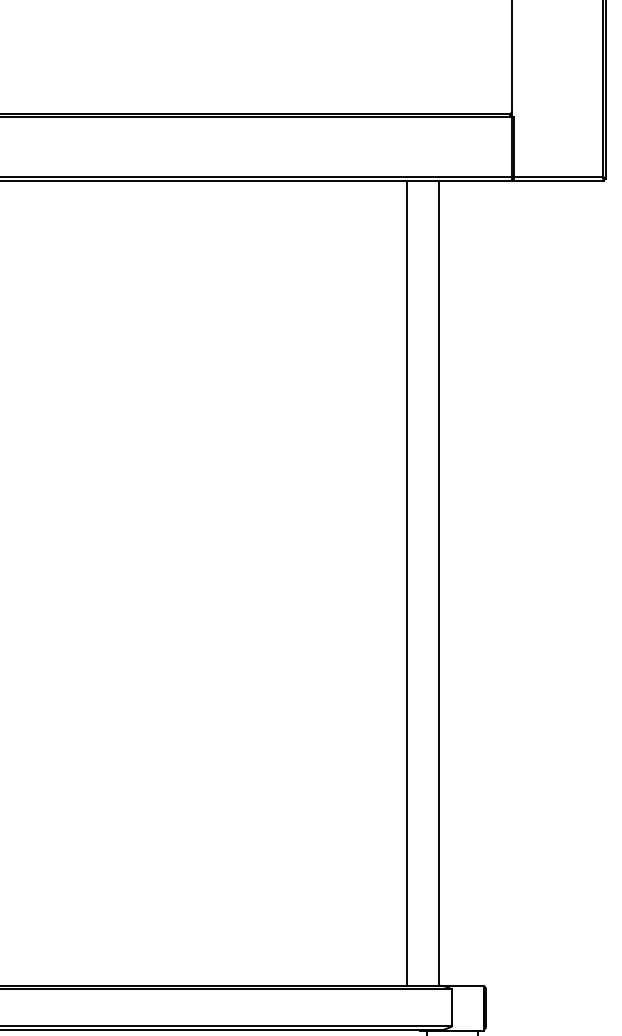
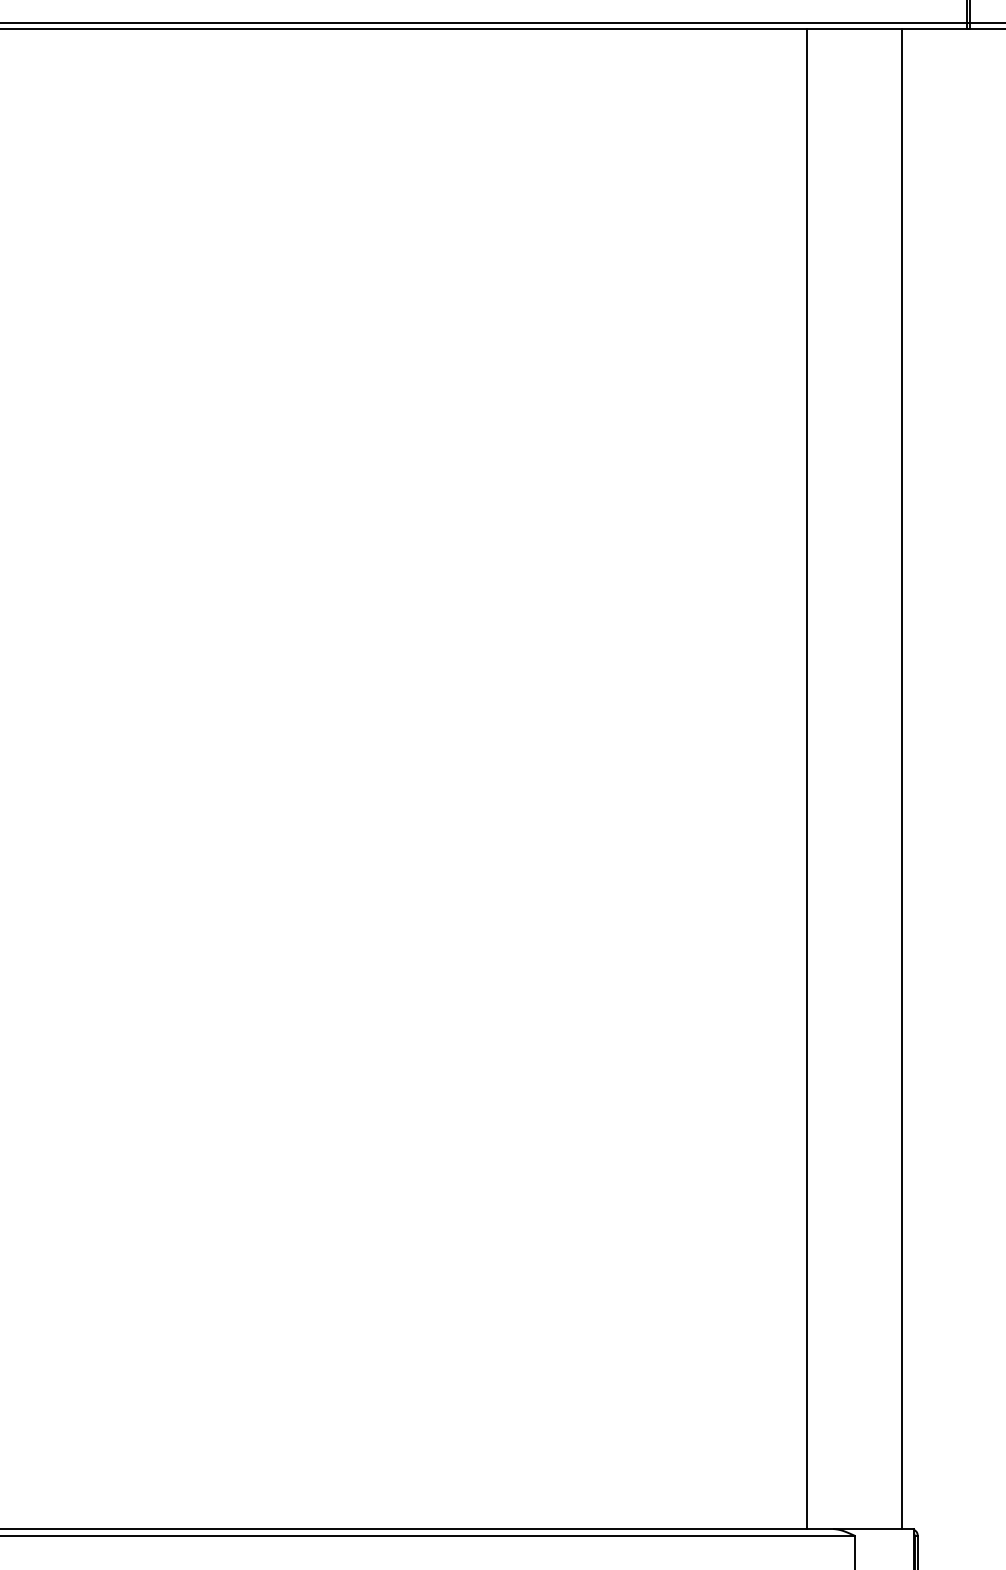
line: (406, 582) -> (806, 777), moved
line: (438, 582) -> (901, 777), moved

